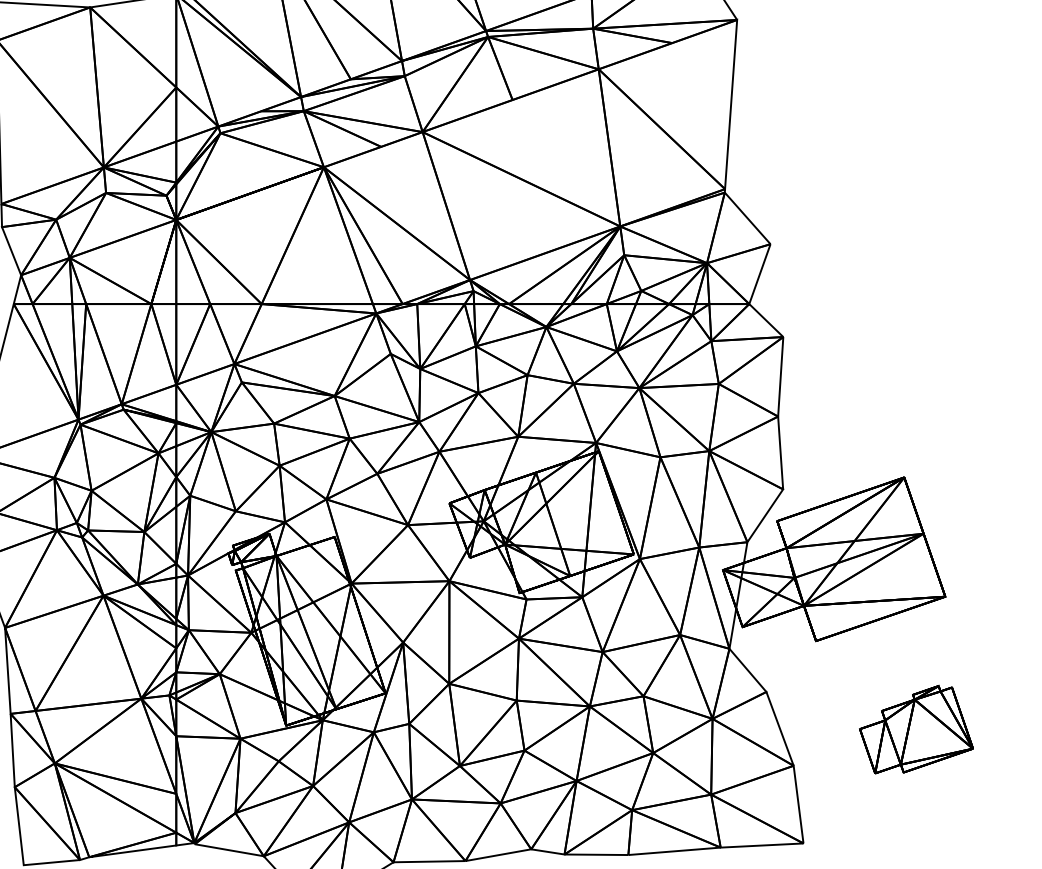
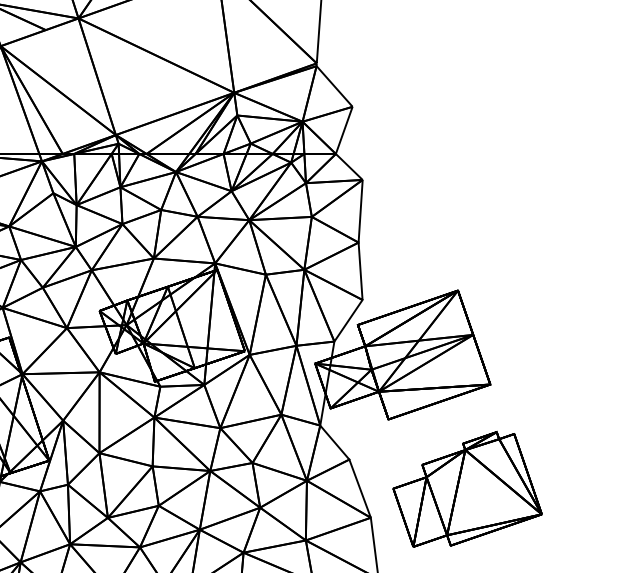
part: (916, 729) -> (467, 489), size x1.67

